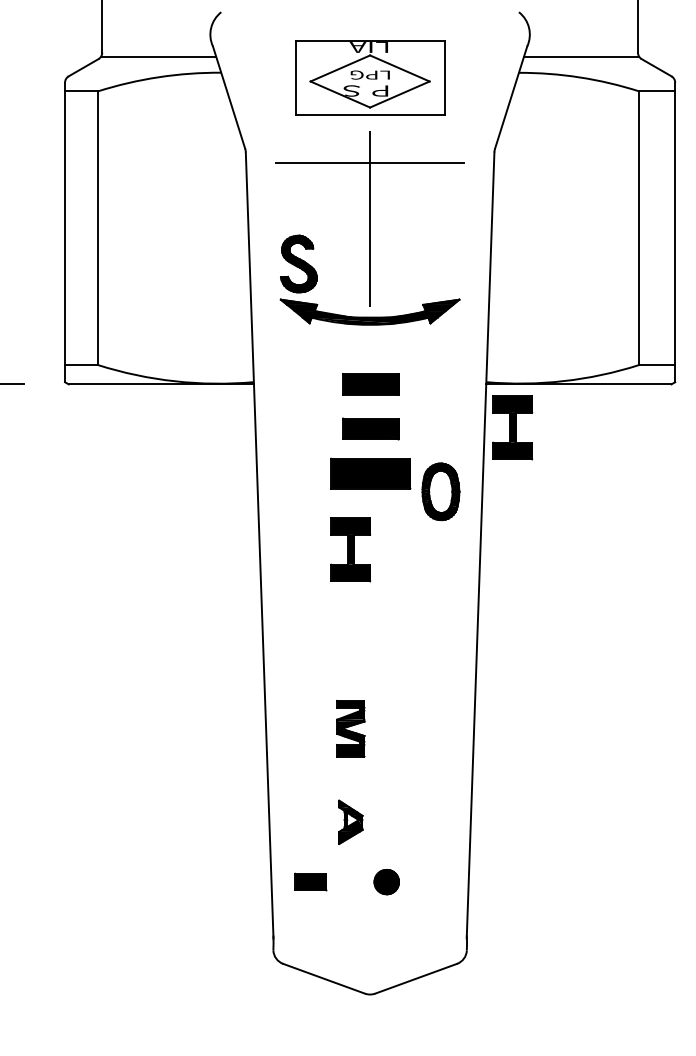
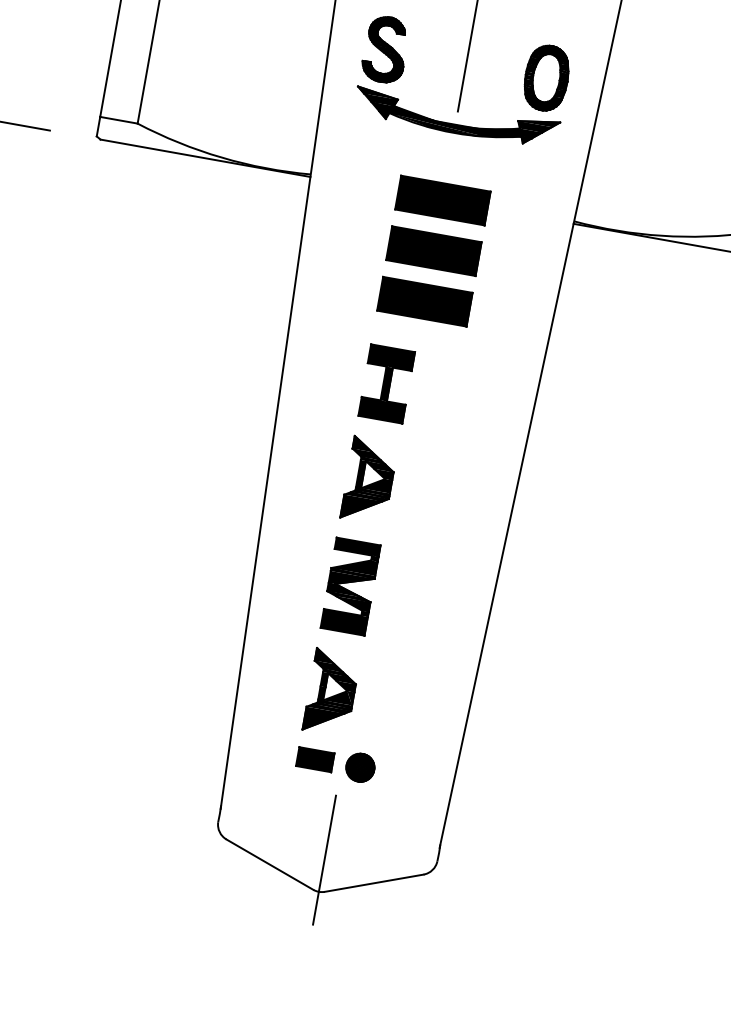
part: (370, 384) -> (442, 200), size x1.43
part: (512, 427) -> (594, 278), removed
part: (370, 428) -> (433, 250), size x1.43
part: (440, 491) -> (546, 77), moved
part: (350, 635) -> (369, 481), added
part: (350, 728) -> (350, 586), size x1.43
part: (350, 822) -> (331, 692), size x1.67
part: (310, 881) -> (314, 758), moved
line: (370, 966) -> (324, 860), added

